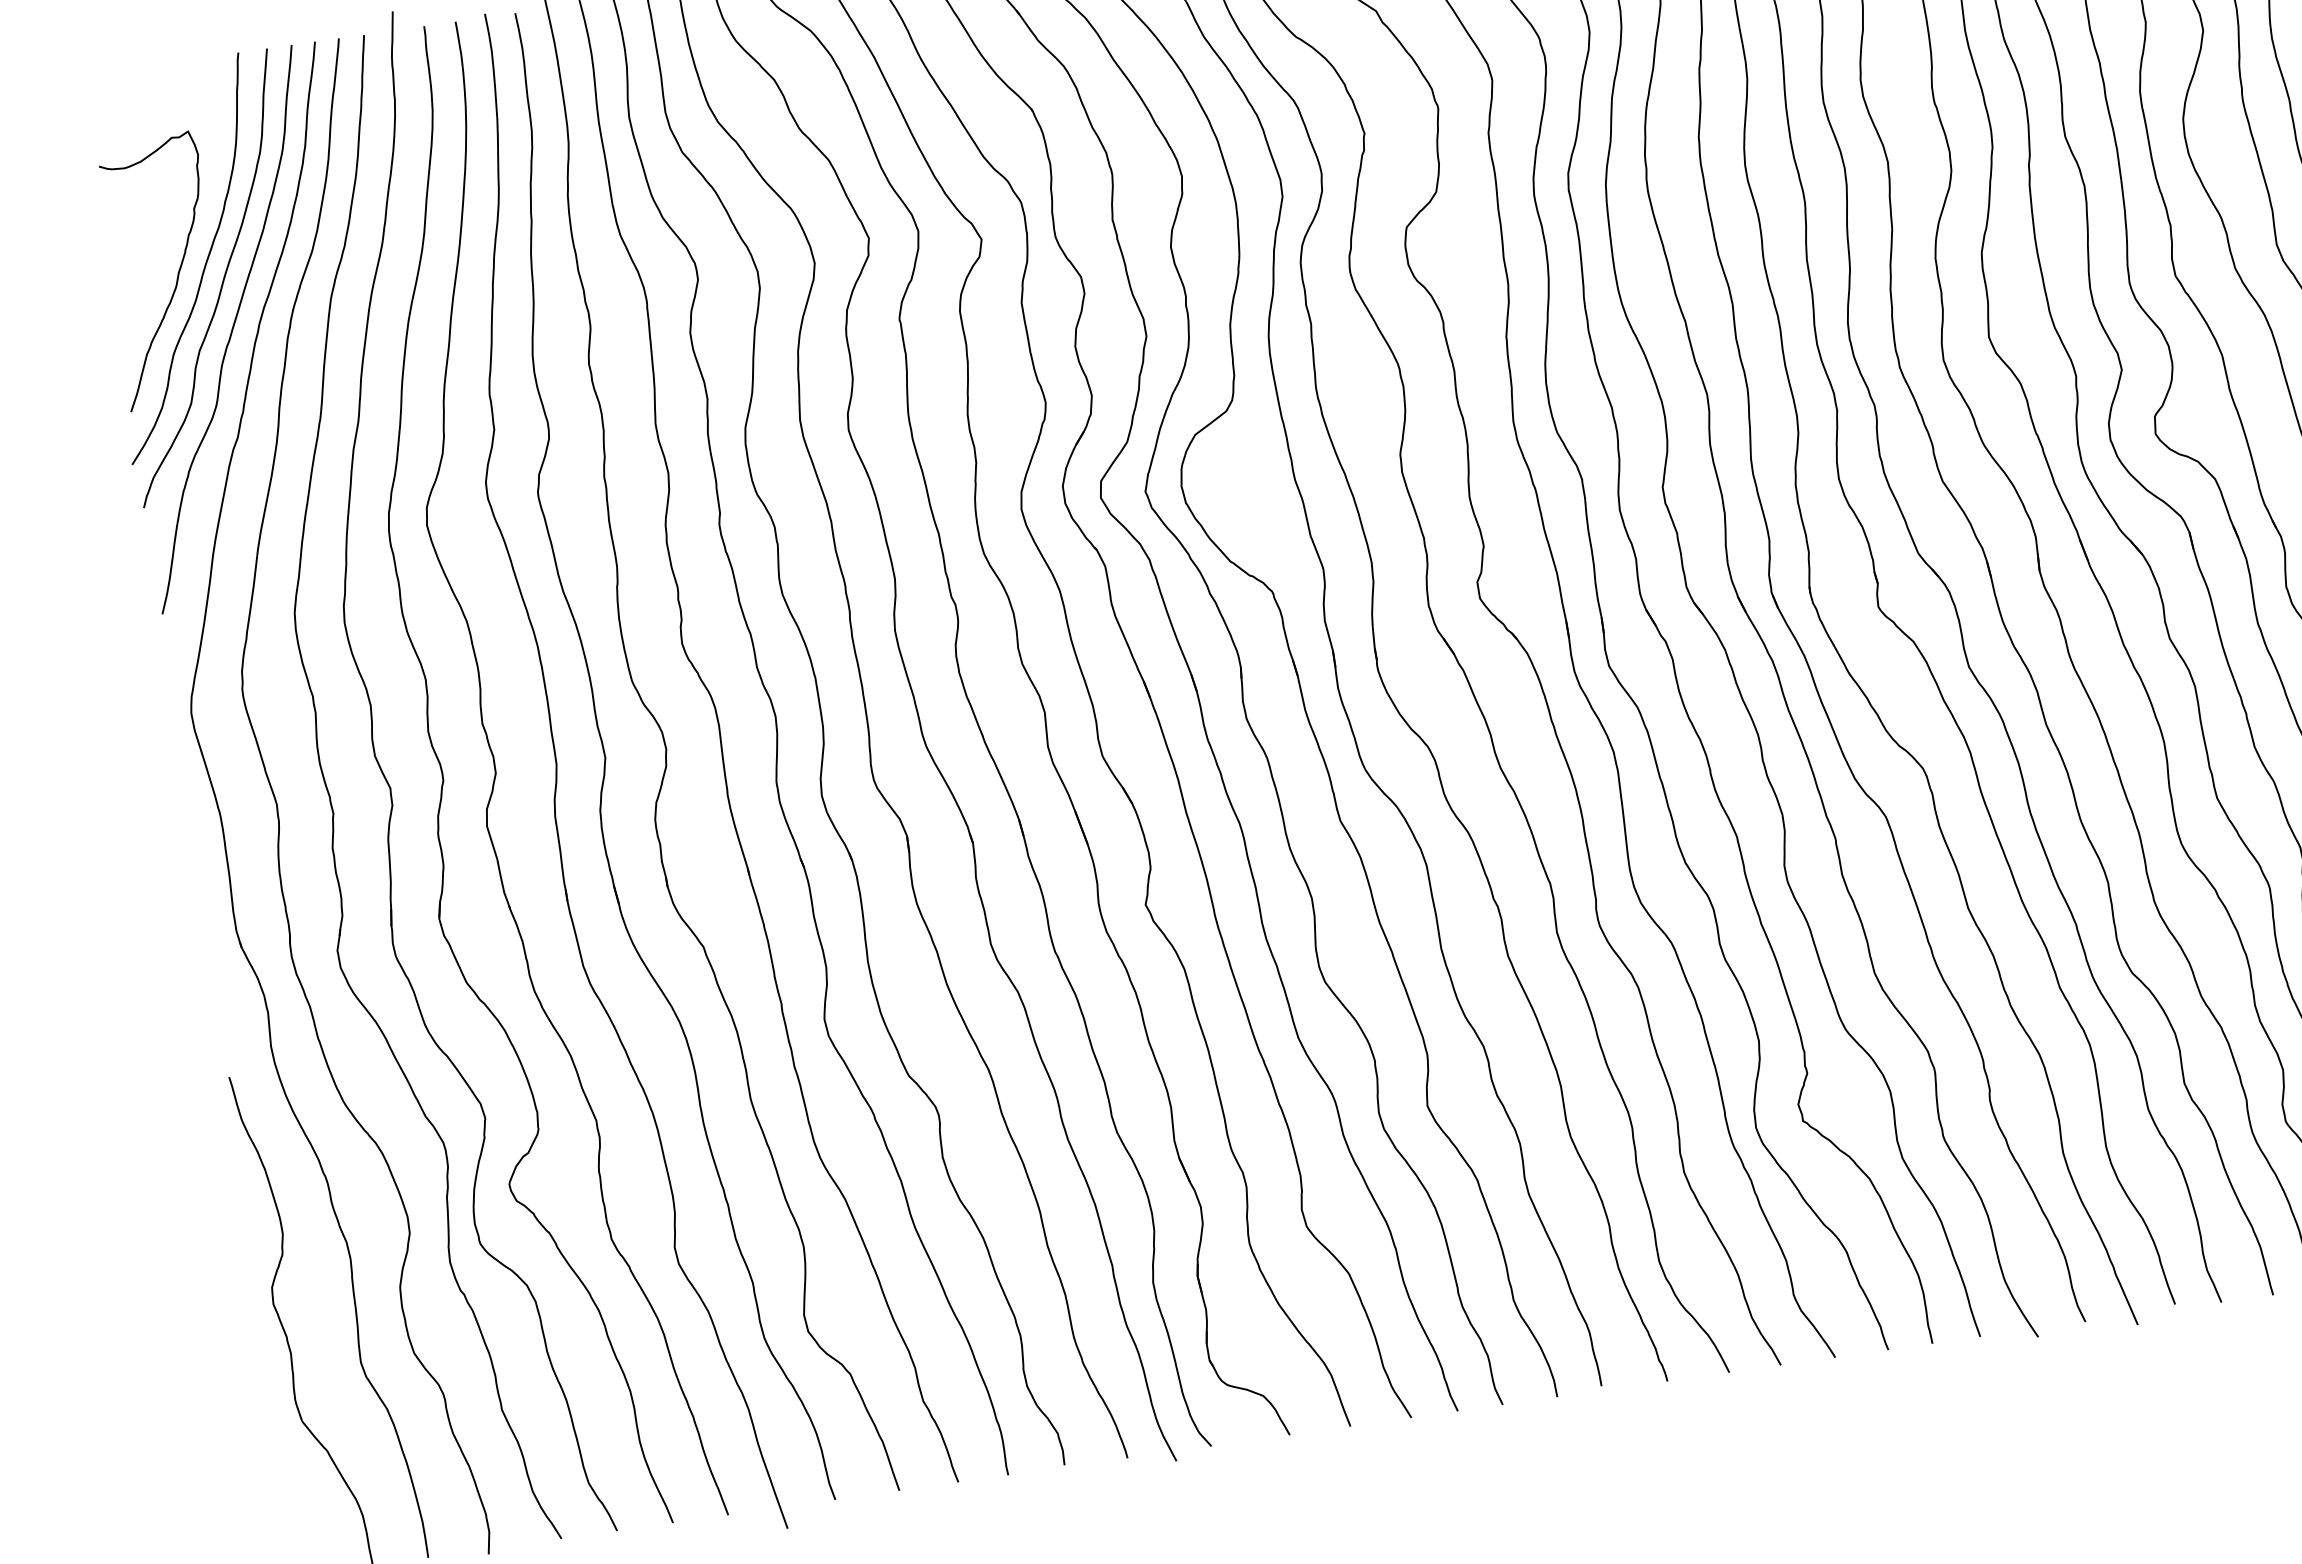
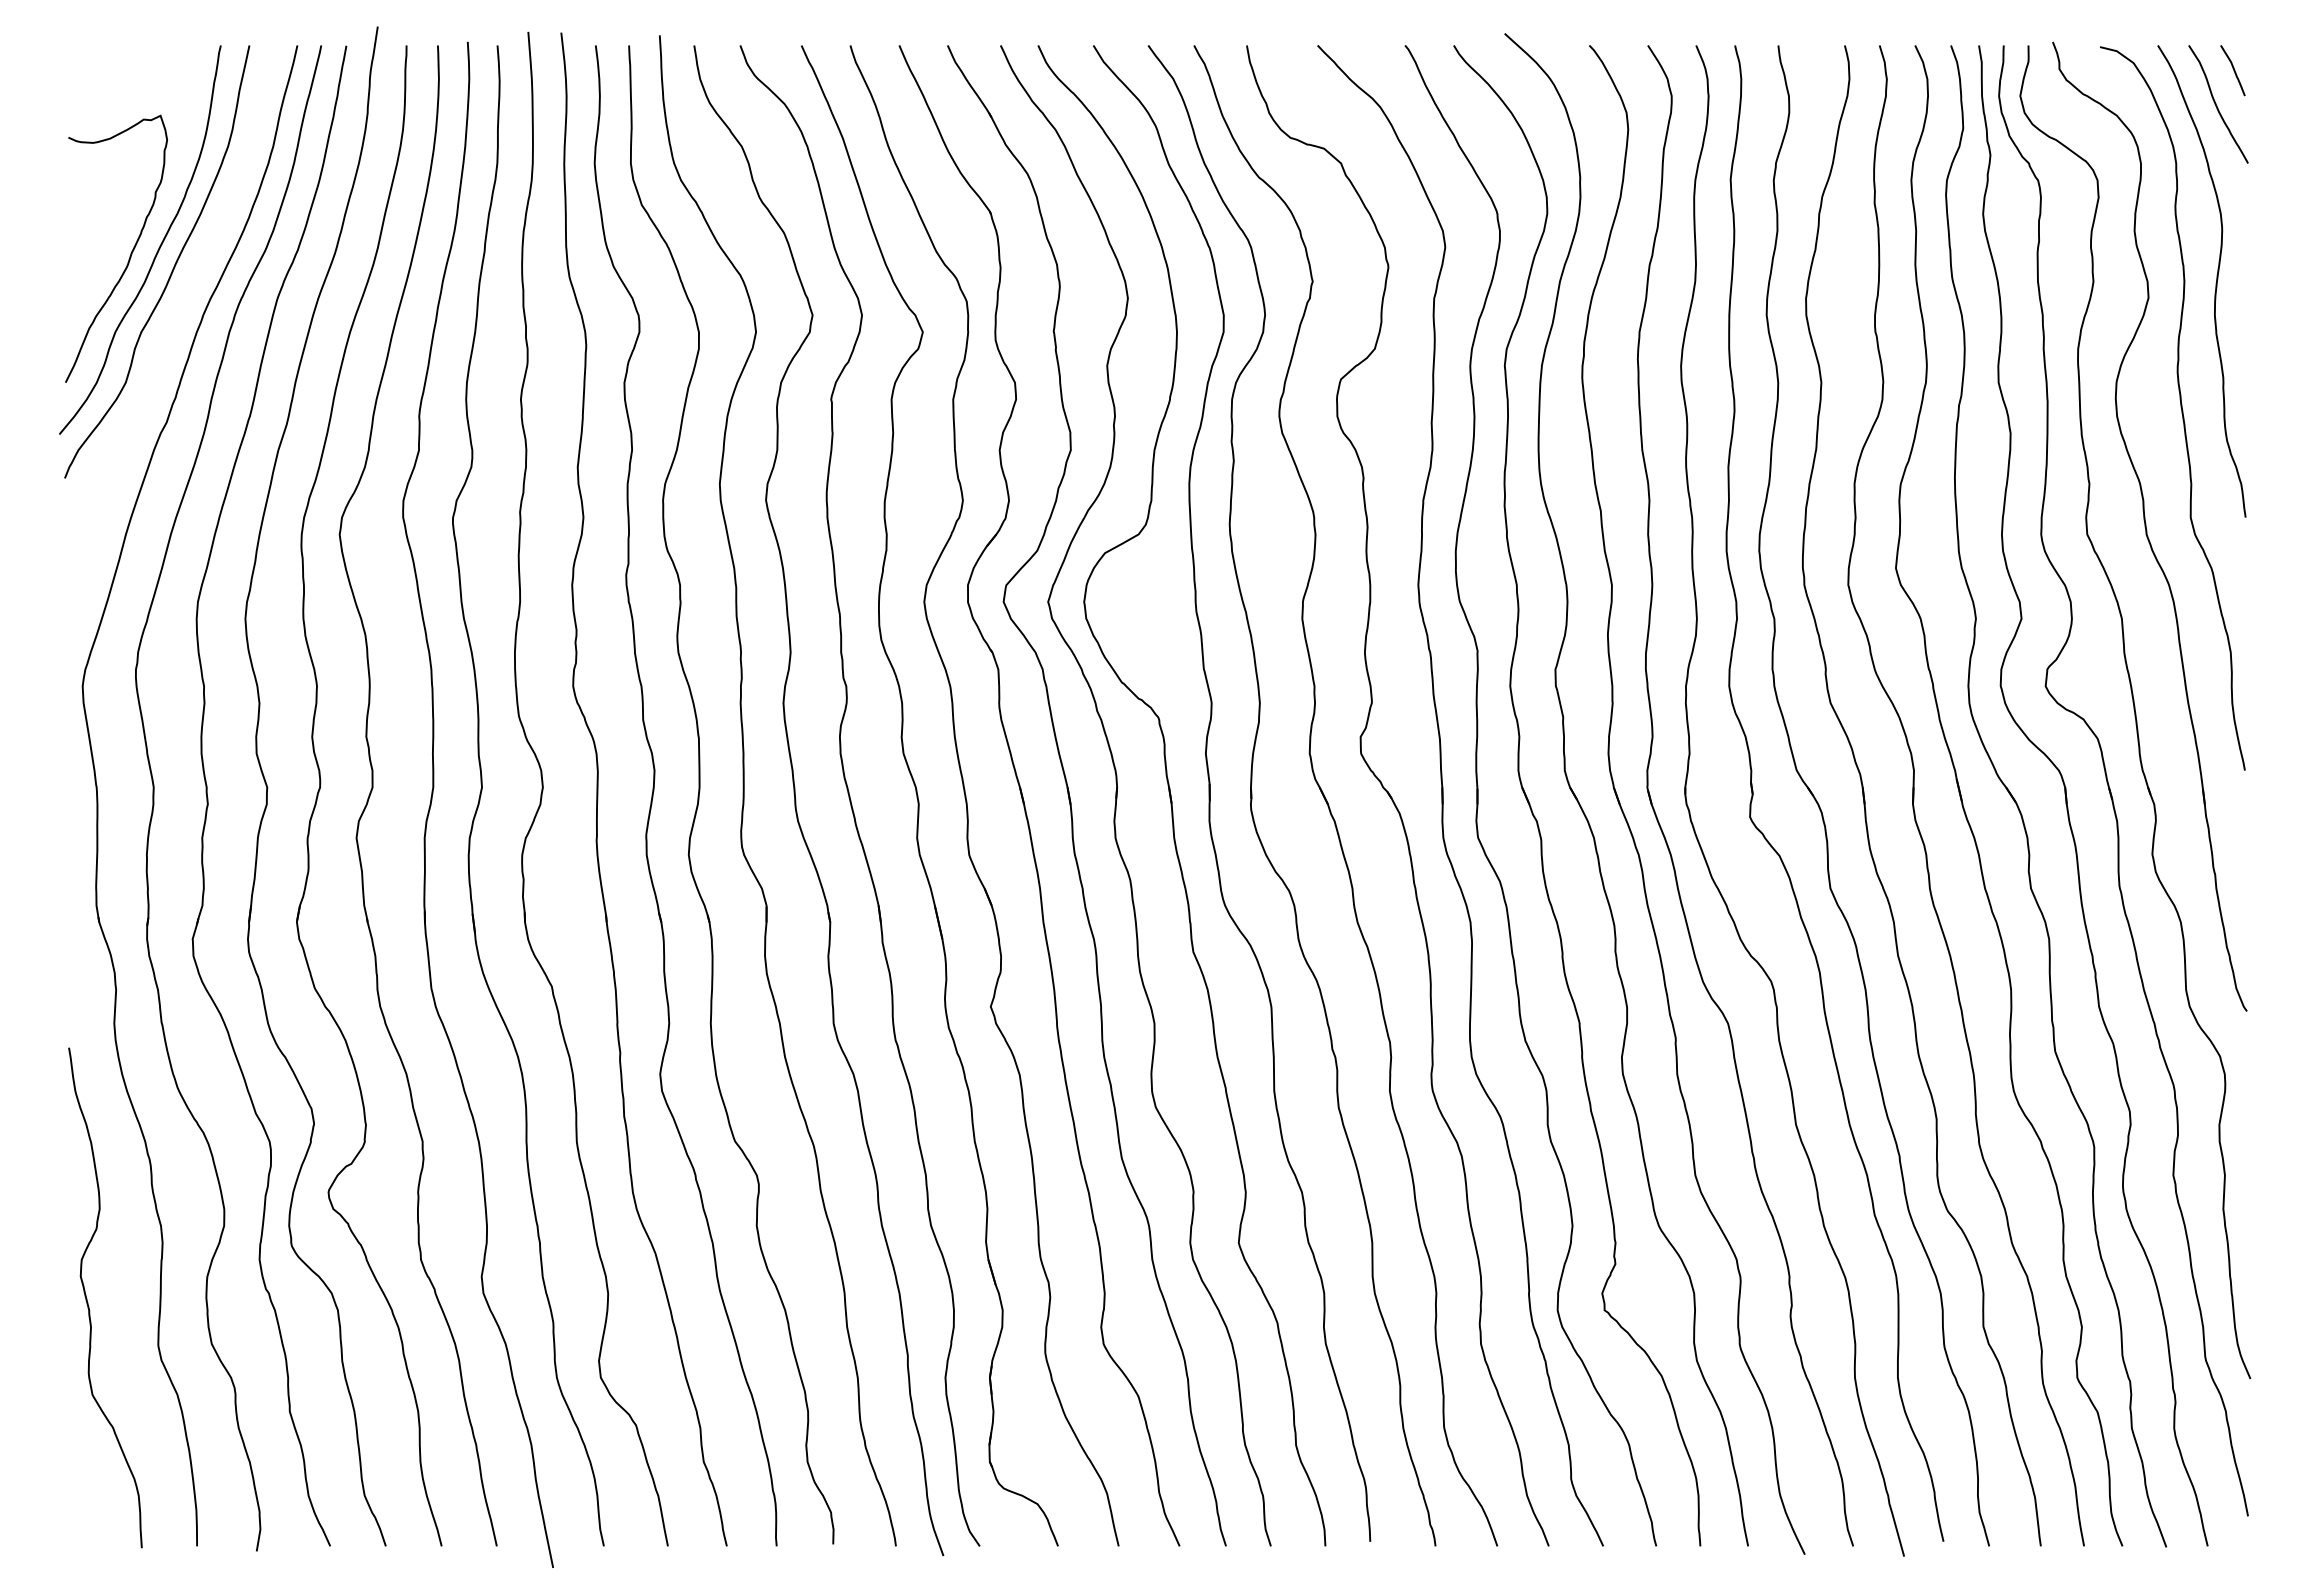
curve: (230, 331) -> (174, 317), removed

